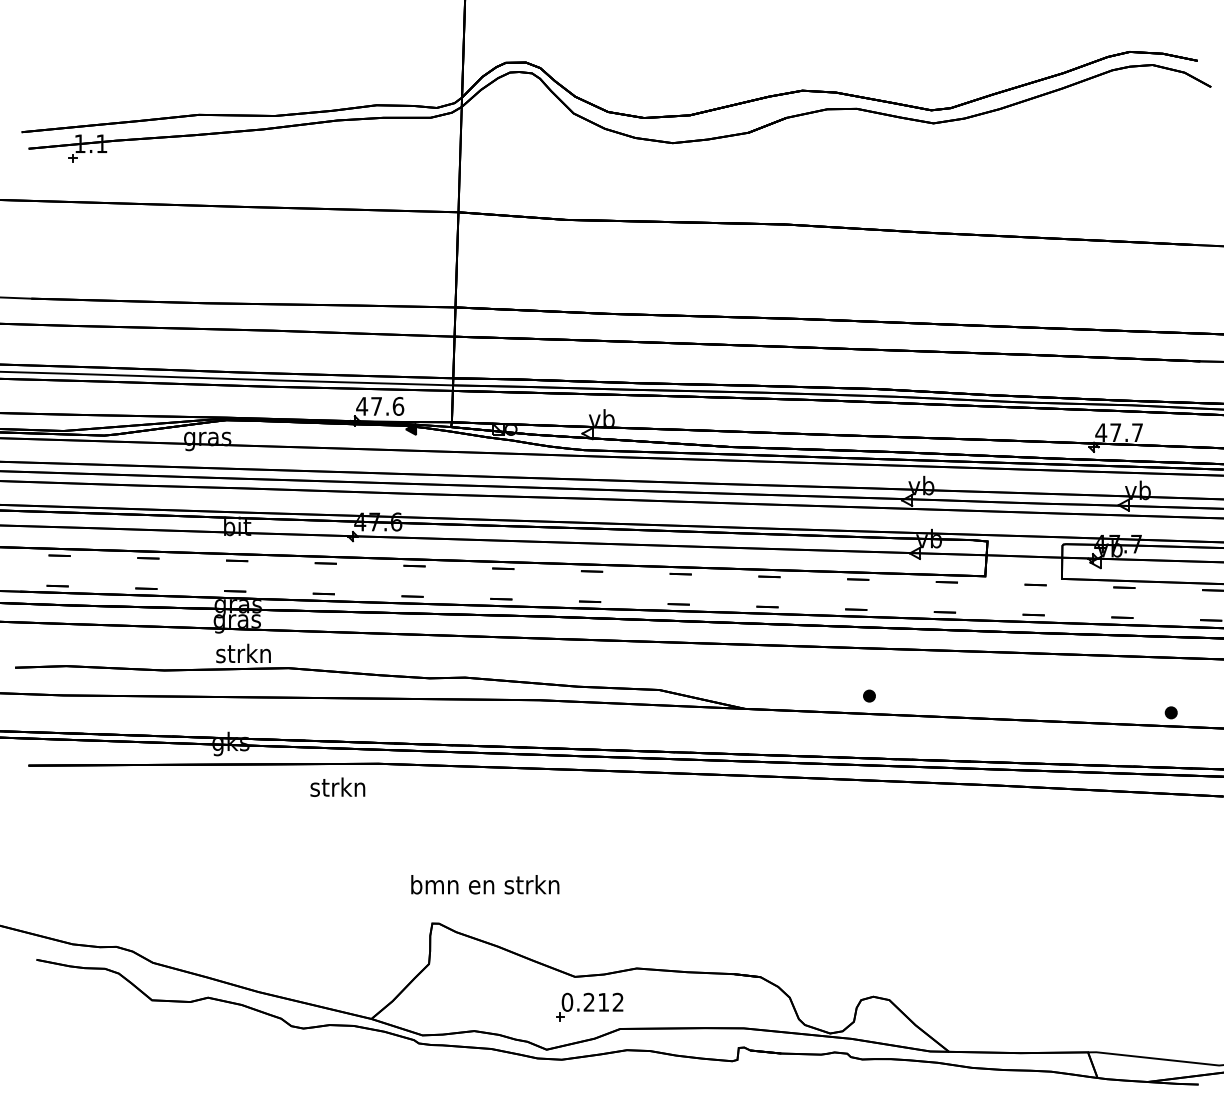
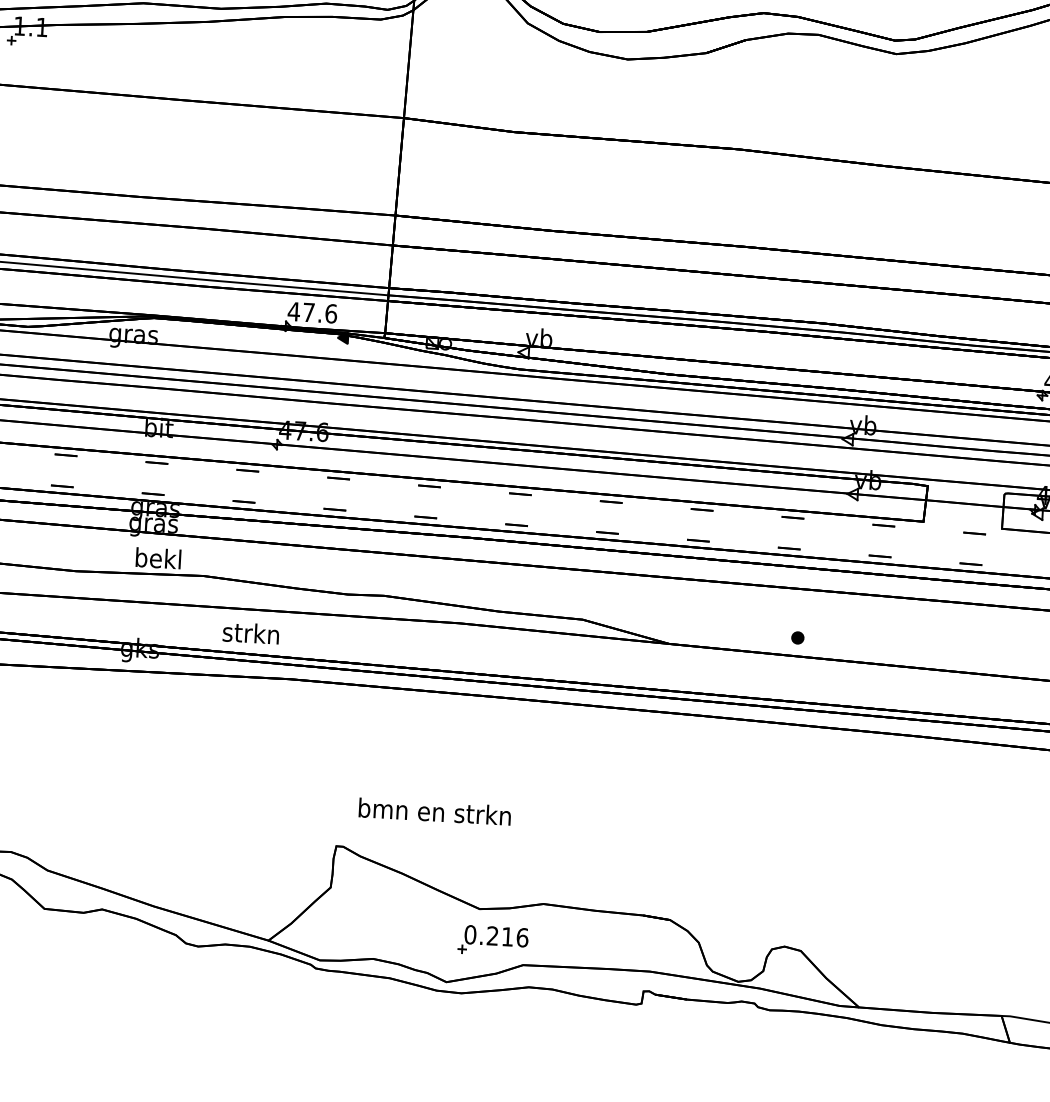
text: (243, 653) -> (158, 558), strkn -> bekl
text: (337, 786) -> (250, 632), moved
text: (485, 884) -> (435, 811), moved
text: (618, 1001) -> (522, 936), 0.212 -> 0.216

